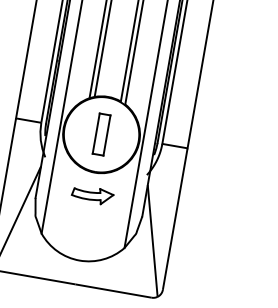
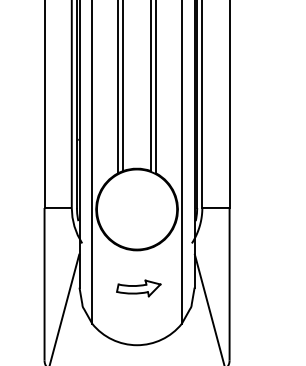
part: (101, 134) -> (136, 209), removed
part: (92, 195) -> (138, 288), moved

